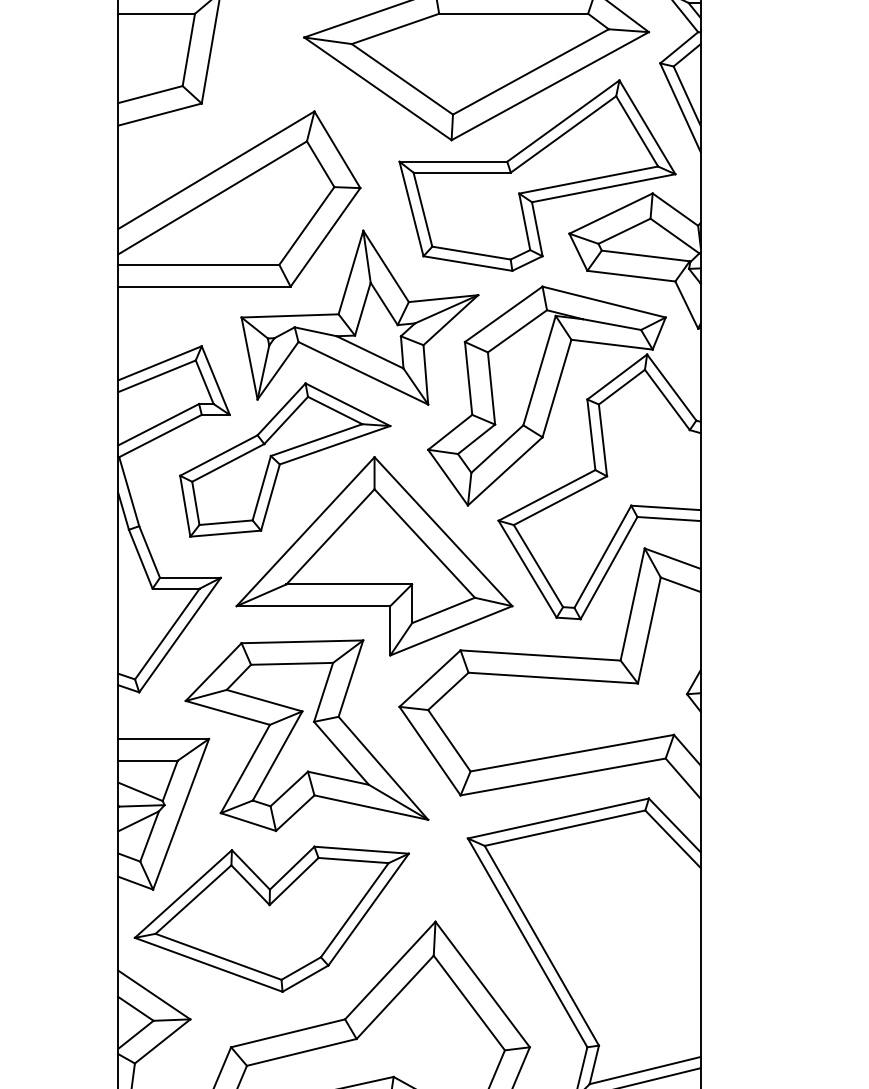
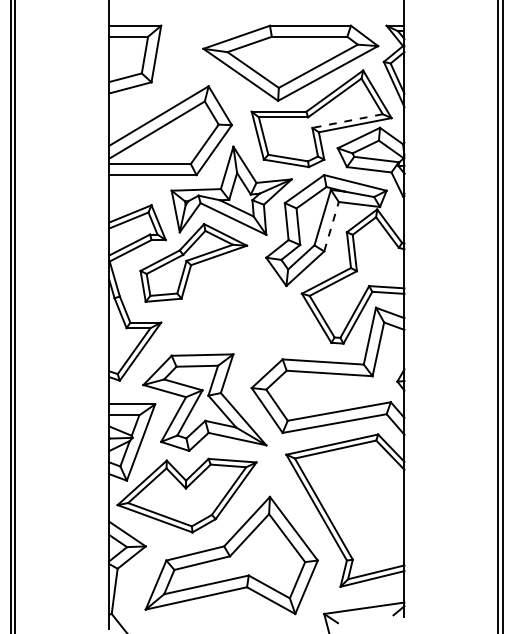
line: (588, 180) -> (347, 121), solid -> dashed
line: (556, 388) -> (331, 226), solid -> dashed
part: (373, 555) -> (238, 311), removed

